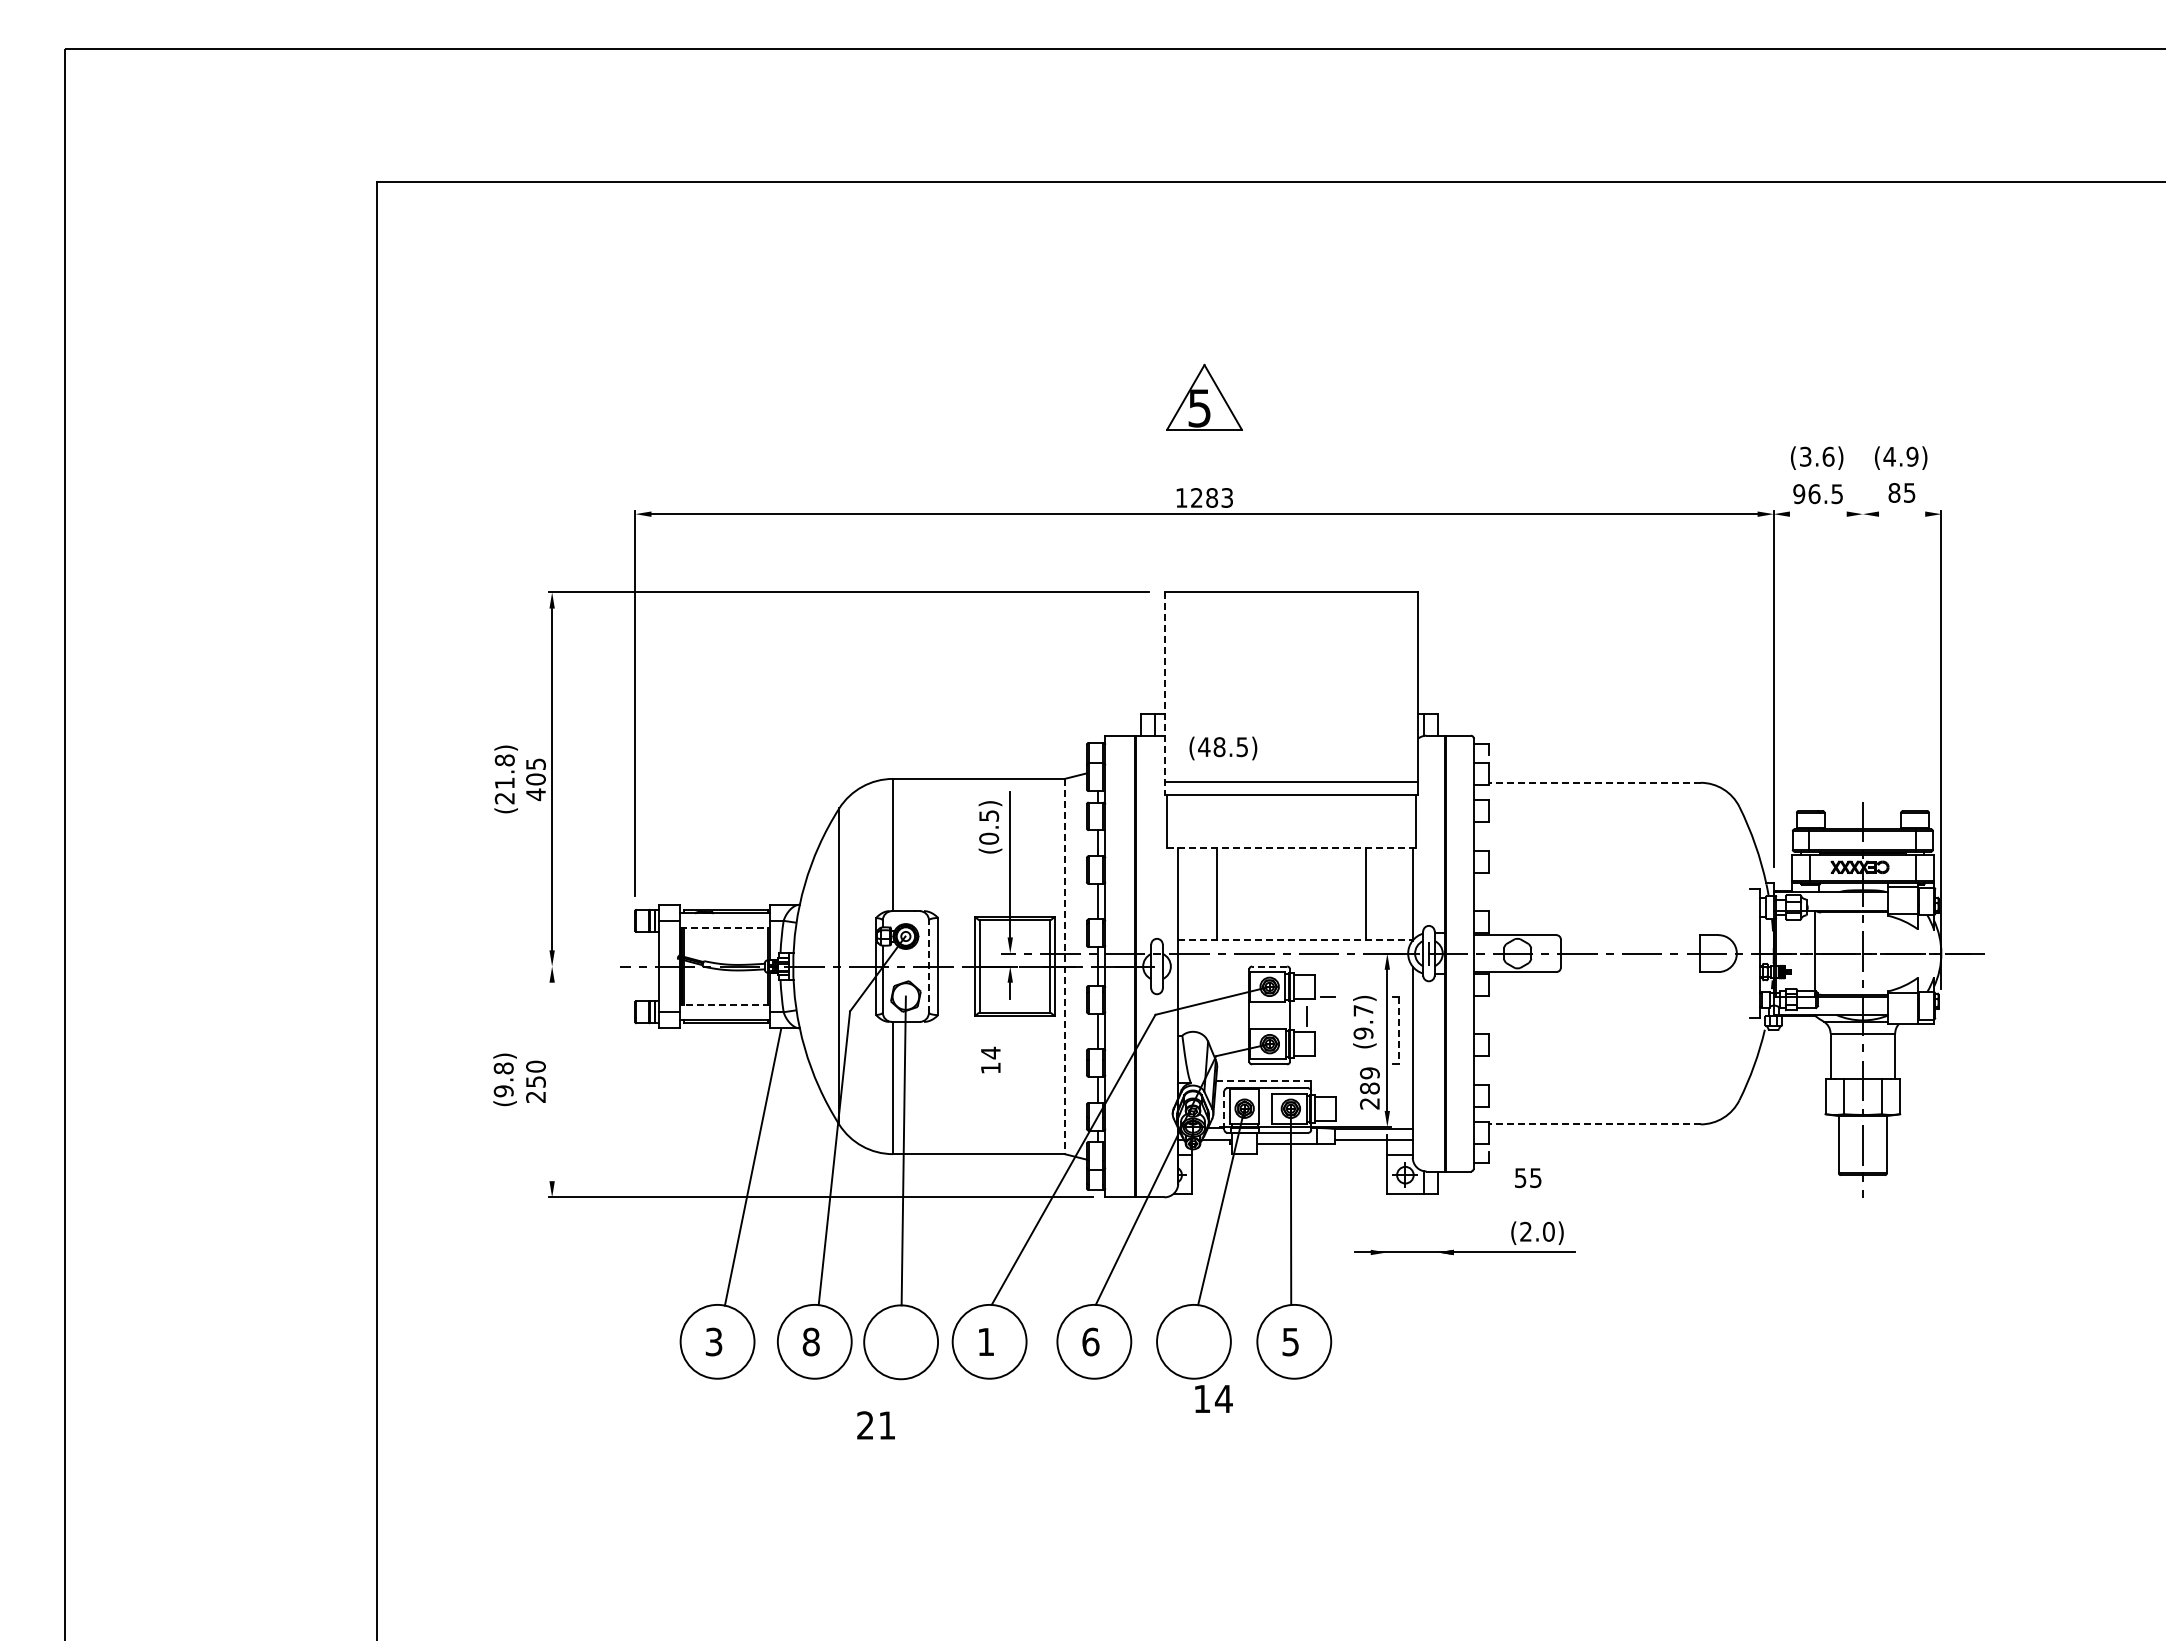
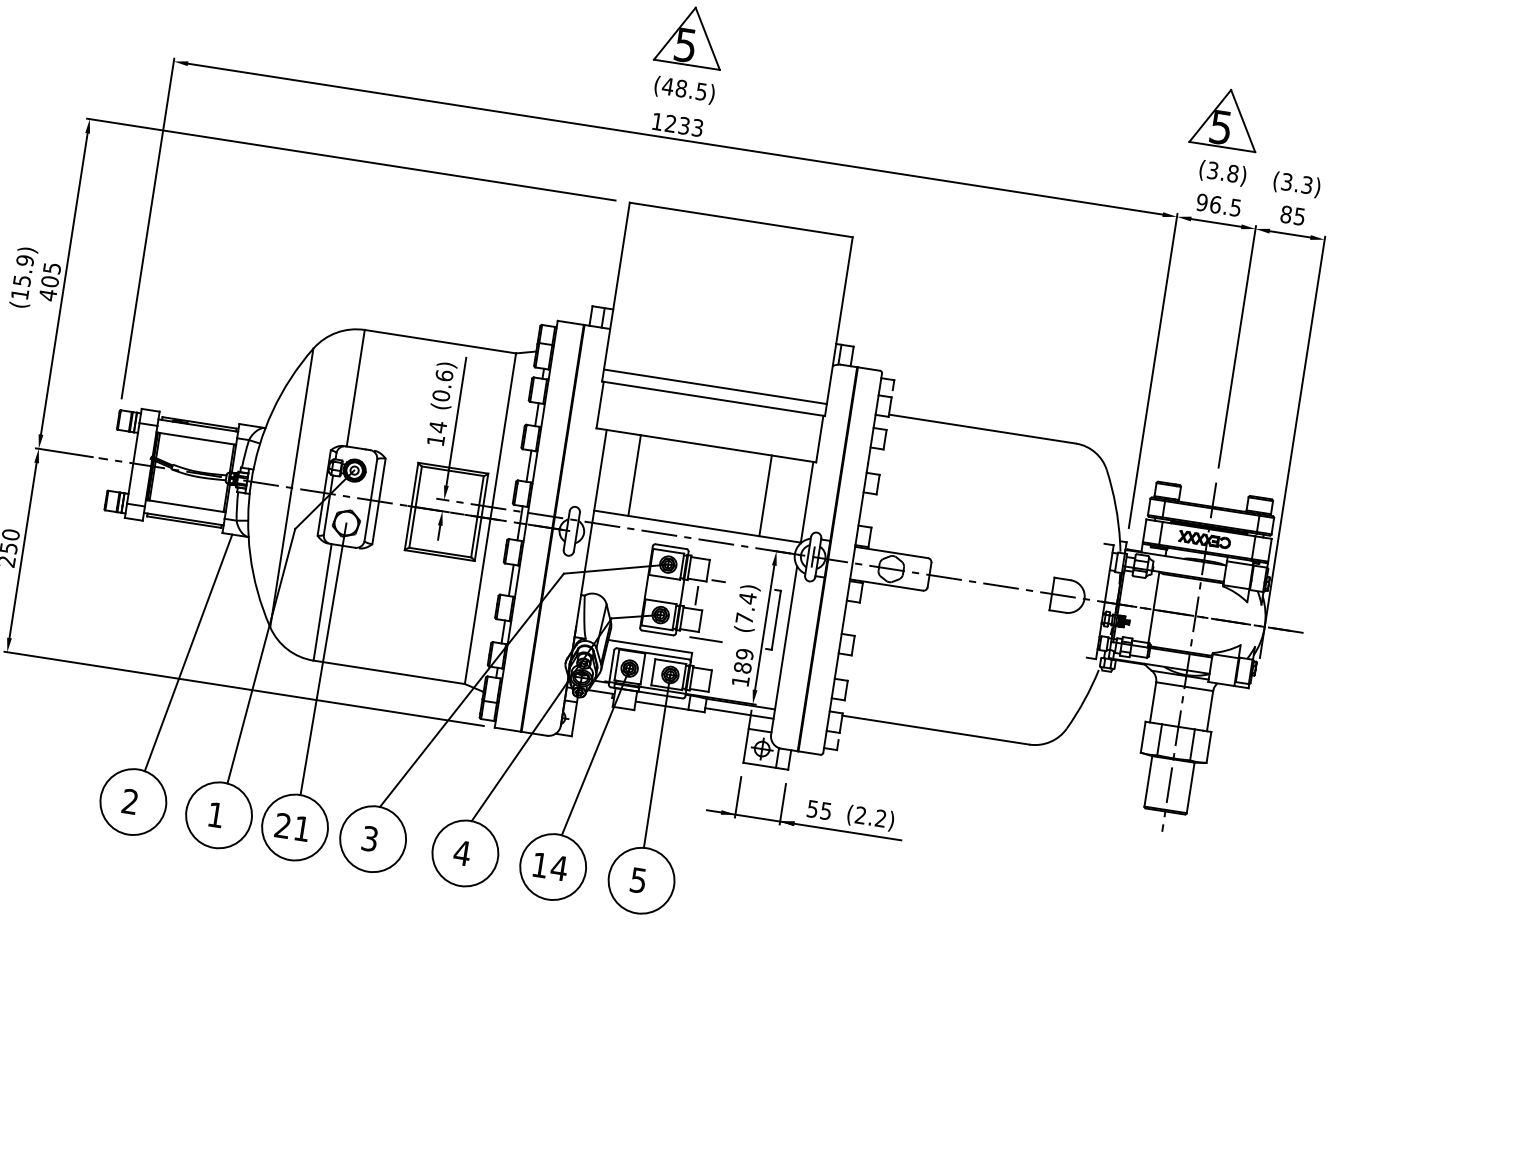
part: (1811, 396) -> (1226, 118), added
text: (1828, 456) -> (1233, 173), (3.6) -> (3.8)
text: (1900, 456) -> (1296, 183), (4.9) -> (3.3)
text: (1212, 497) -> (684, 125), 1283 -> 1233
line: (1817, 514) -> (1215, 223), added
line: (1902, 514) -> (1290, 234), added
line: (1862, 647) -> (1237, 346), added
line: (1164, 694) -> (615, 292), dashed -> solid
text: (1223, 748) -> (684, 90), moved
text: (504, 779) -> (22, 277), (21.8) -> (15.9)
line: (1594, 782) -> (982, 428), dashed -> solid
text: (989, 815) -> (444, 375), (0.5) -> (0.6)
line: (1291, 848) -> (706, 445), dashed -> solid
line: (725, 928) -> (196, 438), dashed -> solid
line: (1296, 939) -> (698, 526), dashed -> solid
line: (580, 966) -> (63, 452), added
line: (928, 966) -> (370, 500), dashed -> solid
line: (1064, 966) -> (490, 518), dashed -> solid
line: (1269, 966) -> (670, 546), dashed -> solid
line: (724, 1004) -> (185, 505), dashed -> solid
text: (1363, 1021) -> (746, 607), (9.7) -> (7.4)
line: (1398, 1030) -> (775, 620), dashed -> solid
text: (990, 1059) -> (436, 432), moved
line: (1324, 1063) -> (706, 639), added
line: (1263, 1080) -> (650, 646), dashed -> solid
line: (552, 1081) -> (23, 550), added
text: (1369, 1103) -> (740, 681), 289 -> 189
line: (1224, 1110) -> (611, 667), dashed -> solid
line: (1594, 1124) -> (935, 730), dashed -> solid
text: (1528, 1178) -> (819, 810), moved
text: (1548, 1231) -> (880, 818), (2.0) -> (2.2)
line: (1386, 1232) -> (737, 797), added
line: (1437, 1232) -> (782, 803), added
text: (810, 1341) -> (215, 814), 8 -> 1
text: (986, 1341) -> (370, 838), 1 -> 3
text: (1090, 1341) -> (462, 852), 6 -> 4
text: (713, 1342) -> (129, 802), 3 -> 2
text: (1213, 1398) -> (550, 866), moved
text: (875, 1425) -> (291, 827), moved

